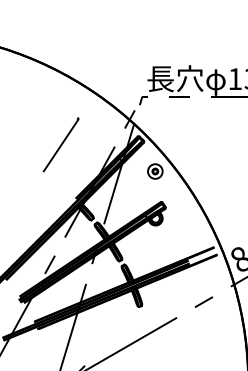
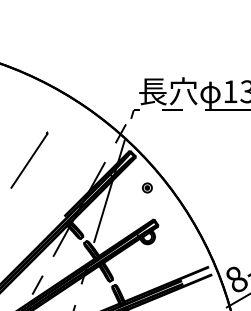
line: (60, 144) -> (28, 159), moved
part: (155, 171) -> (147, 187), size x0.6

